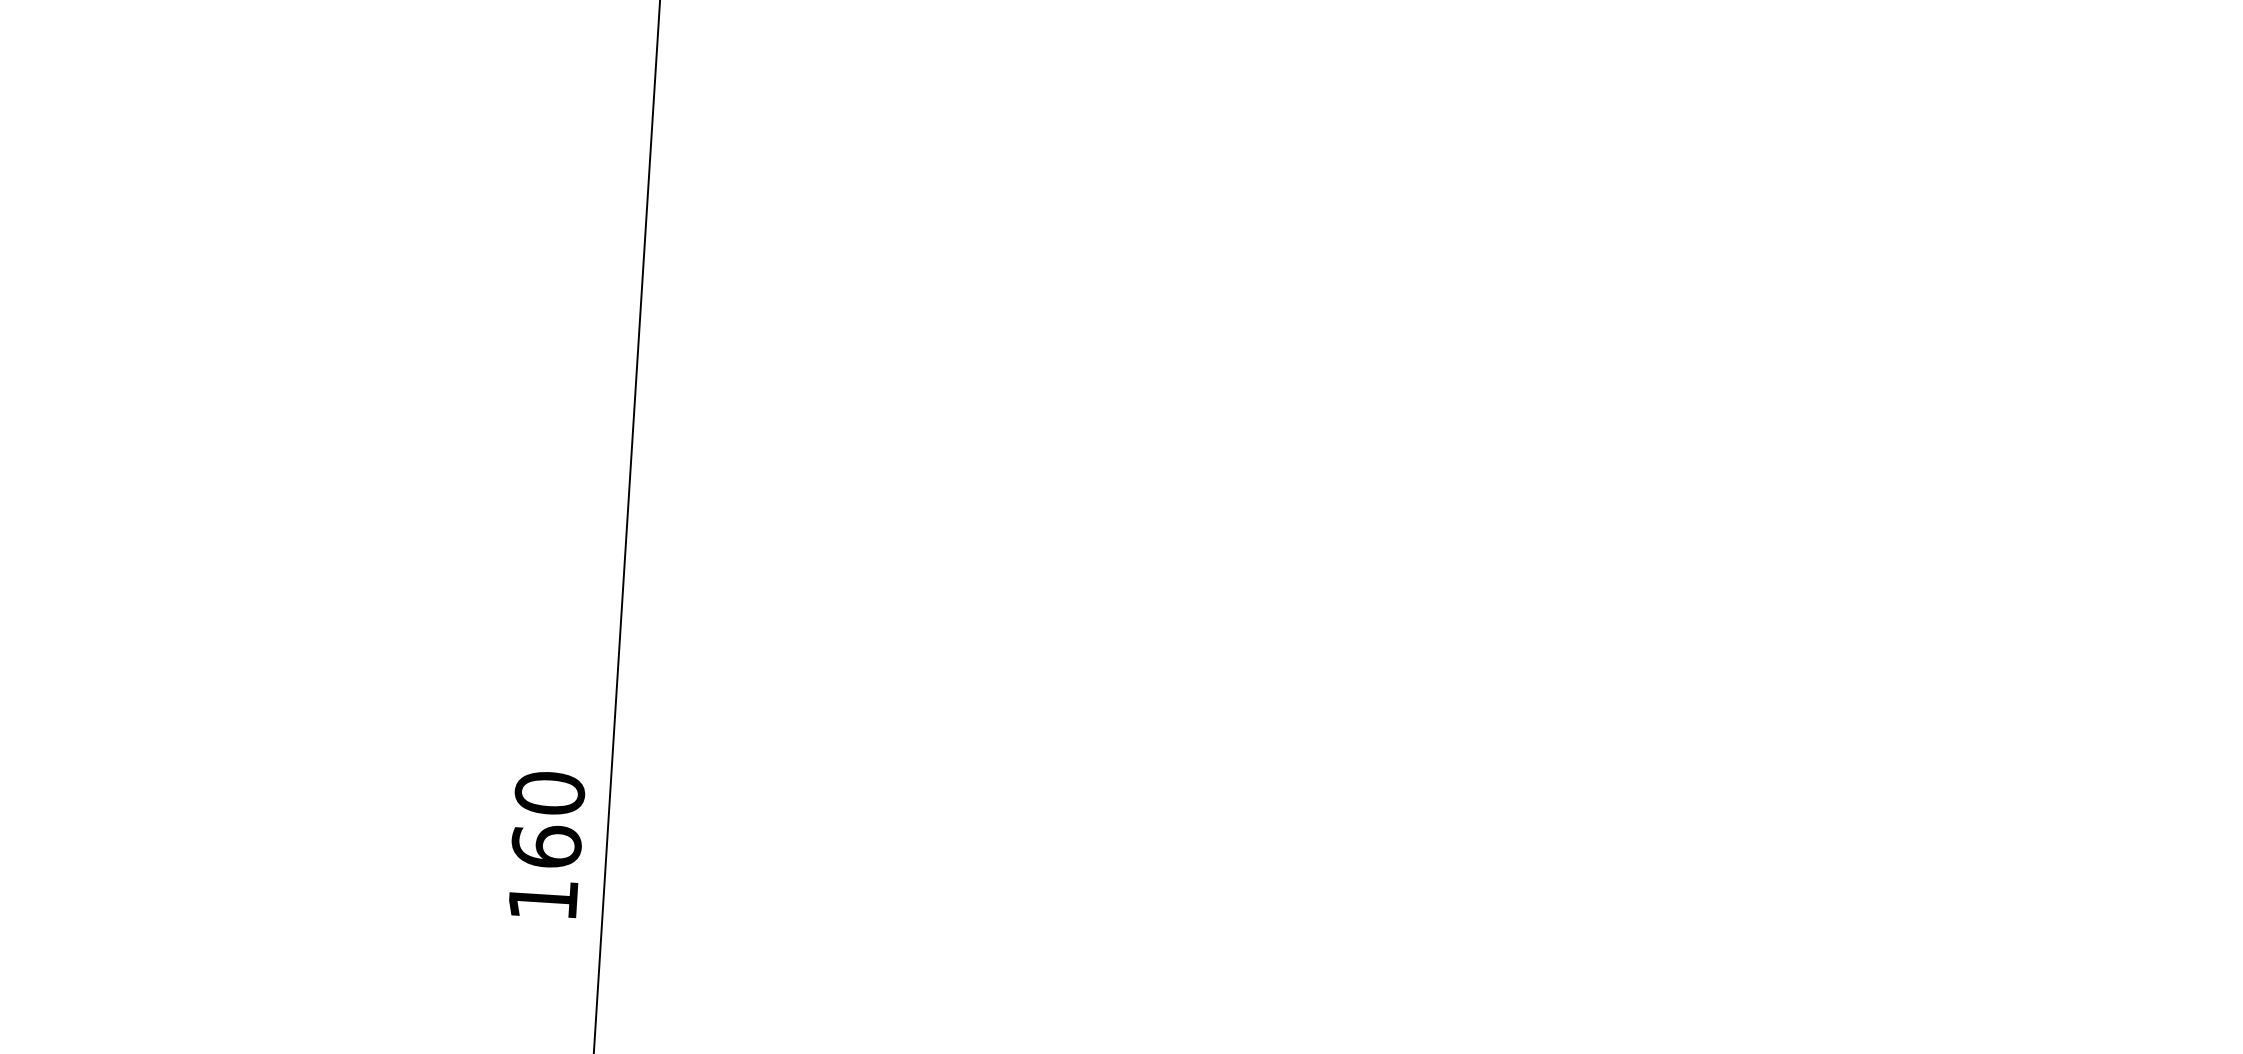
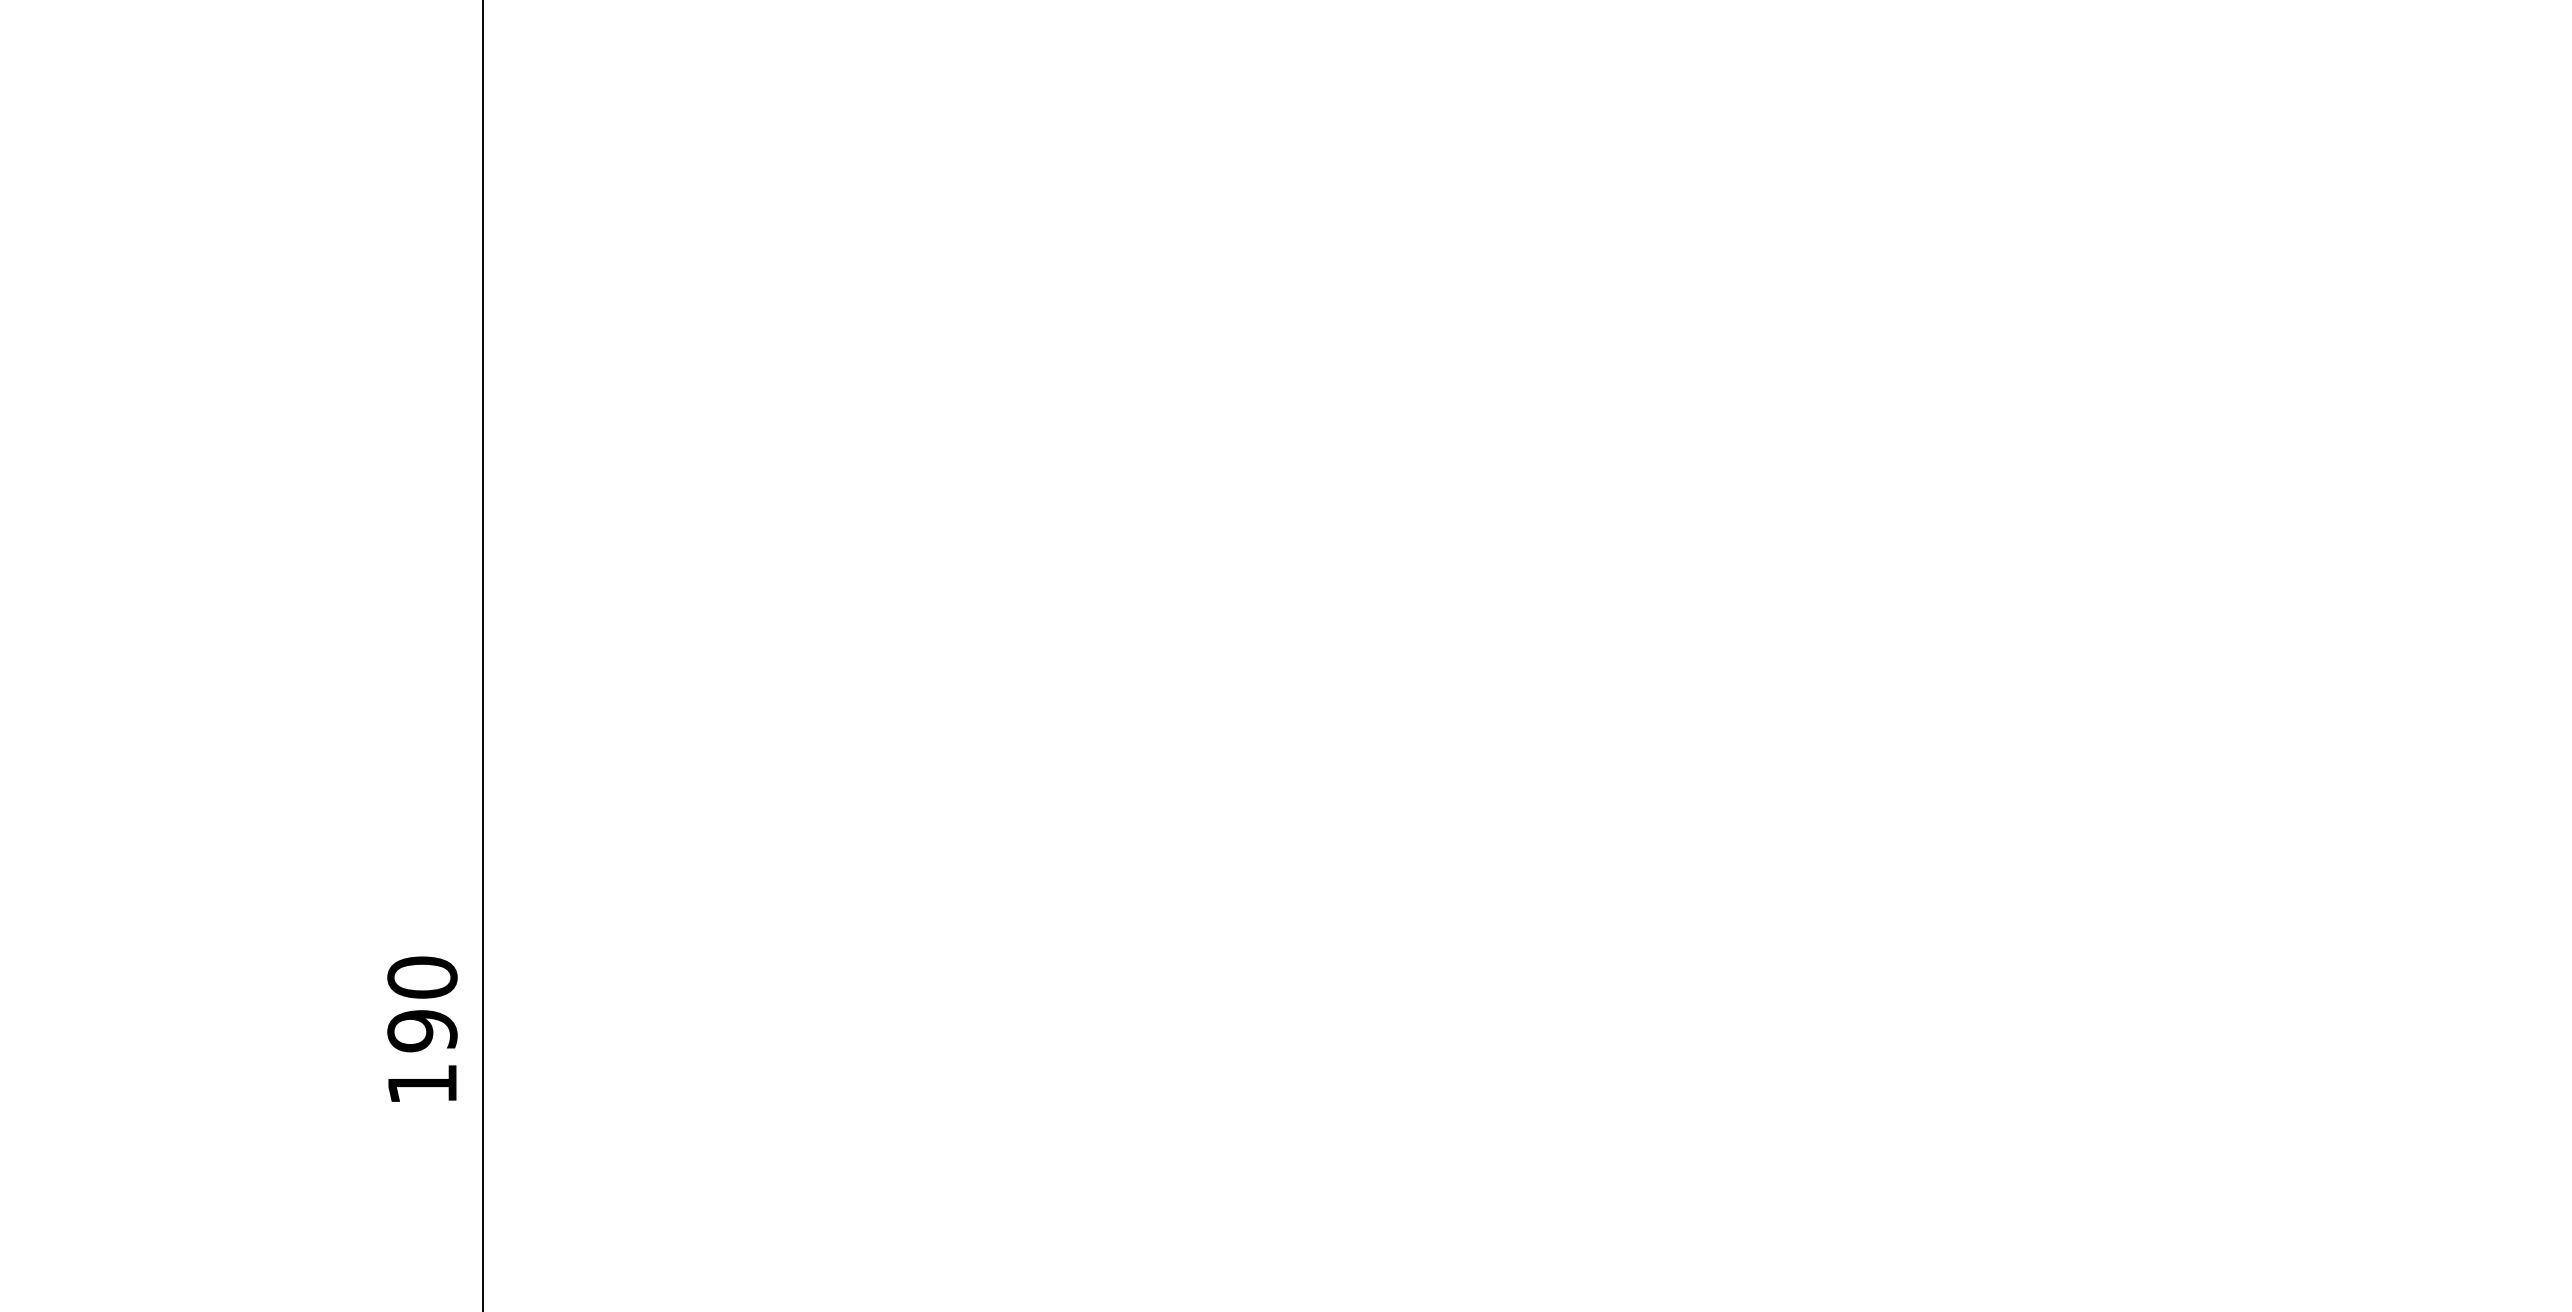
text: (546, 846) -> (422, 1030), 160 -> 190

